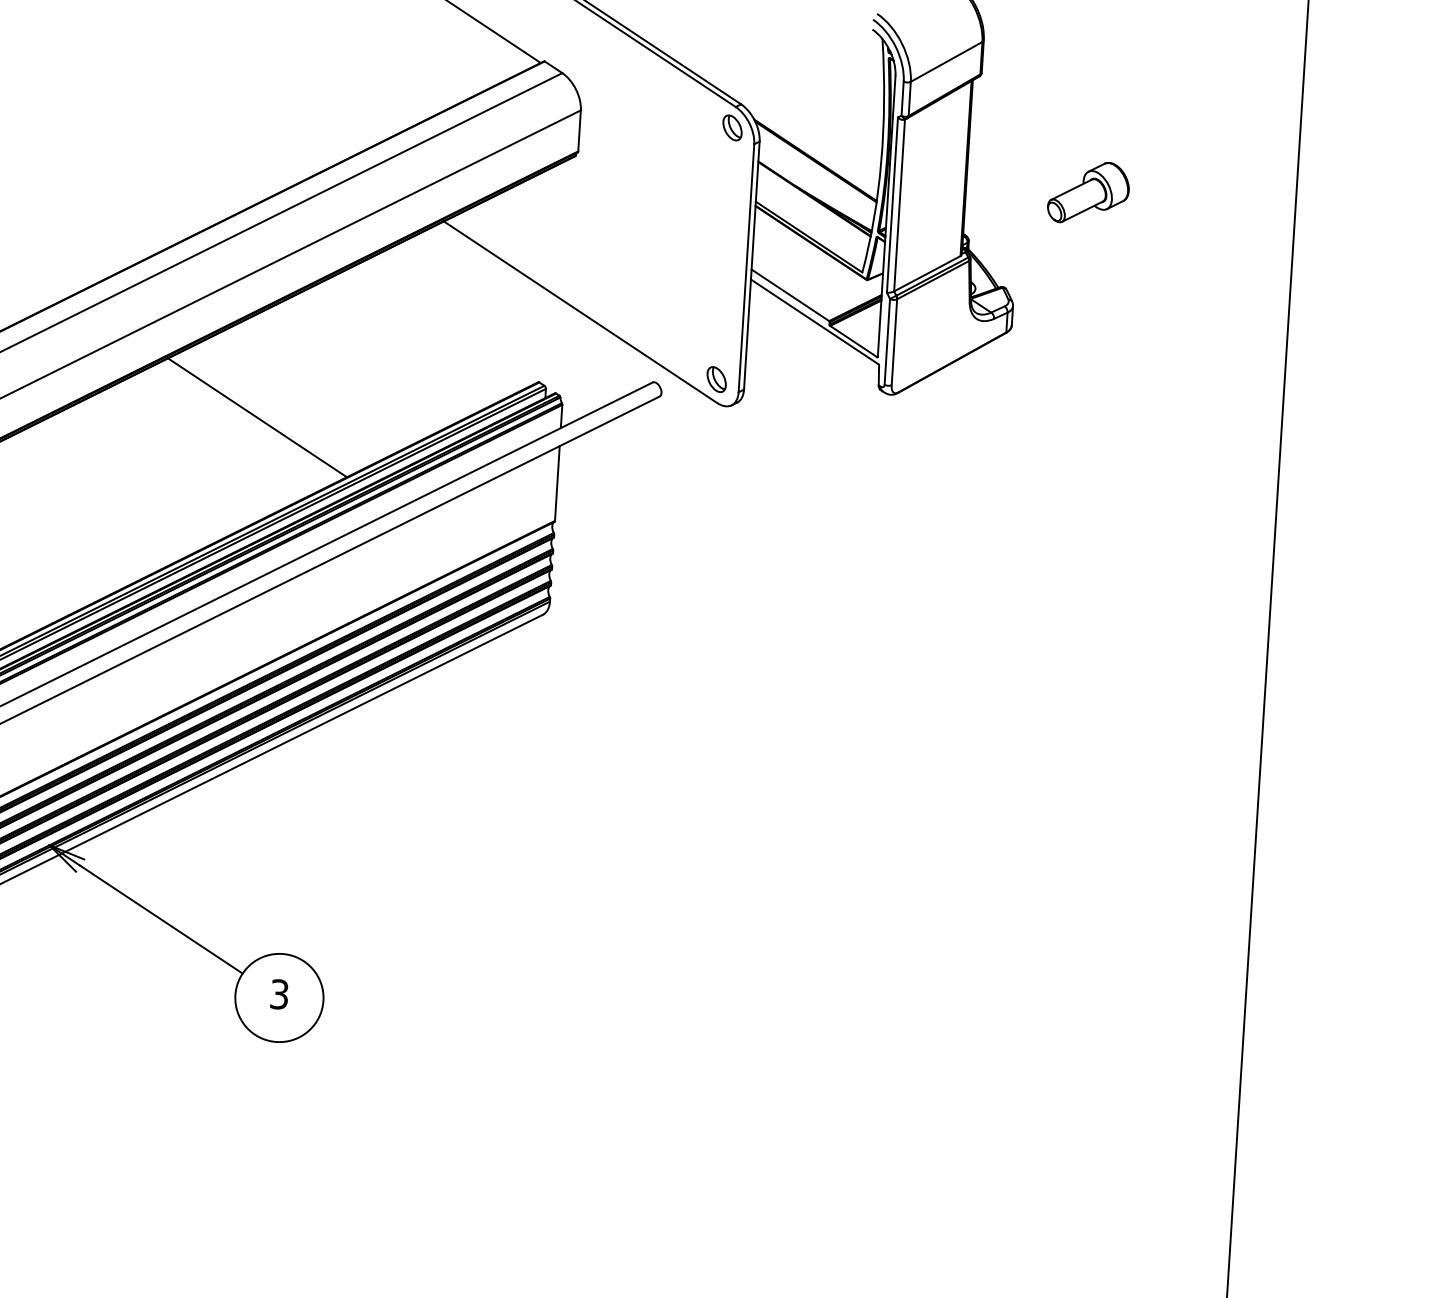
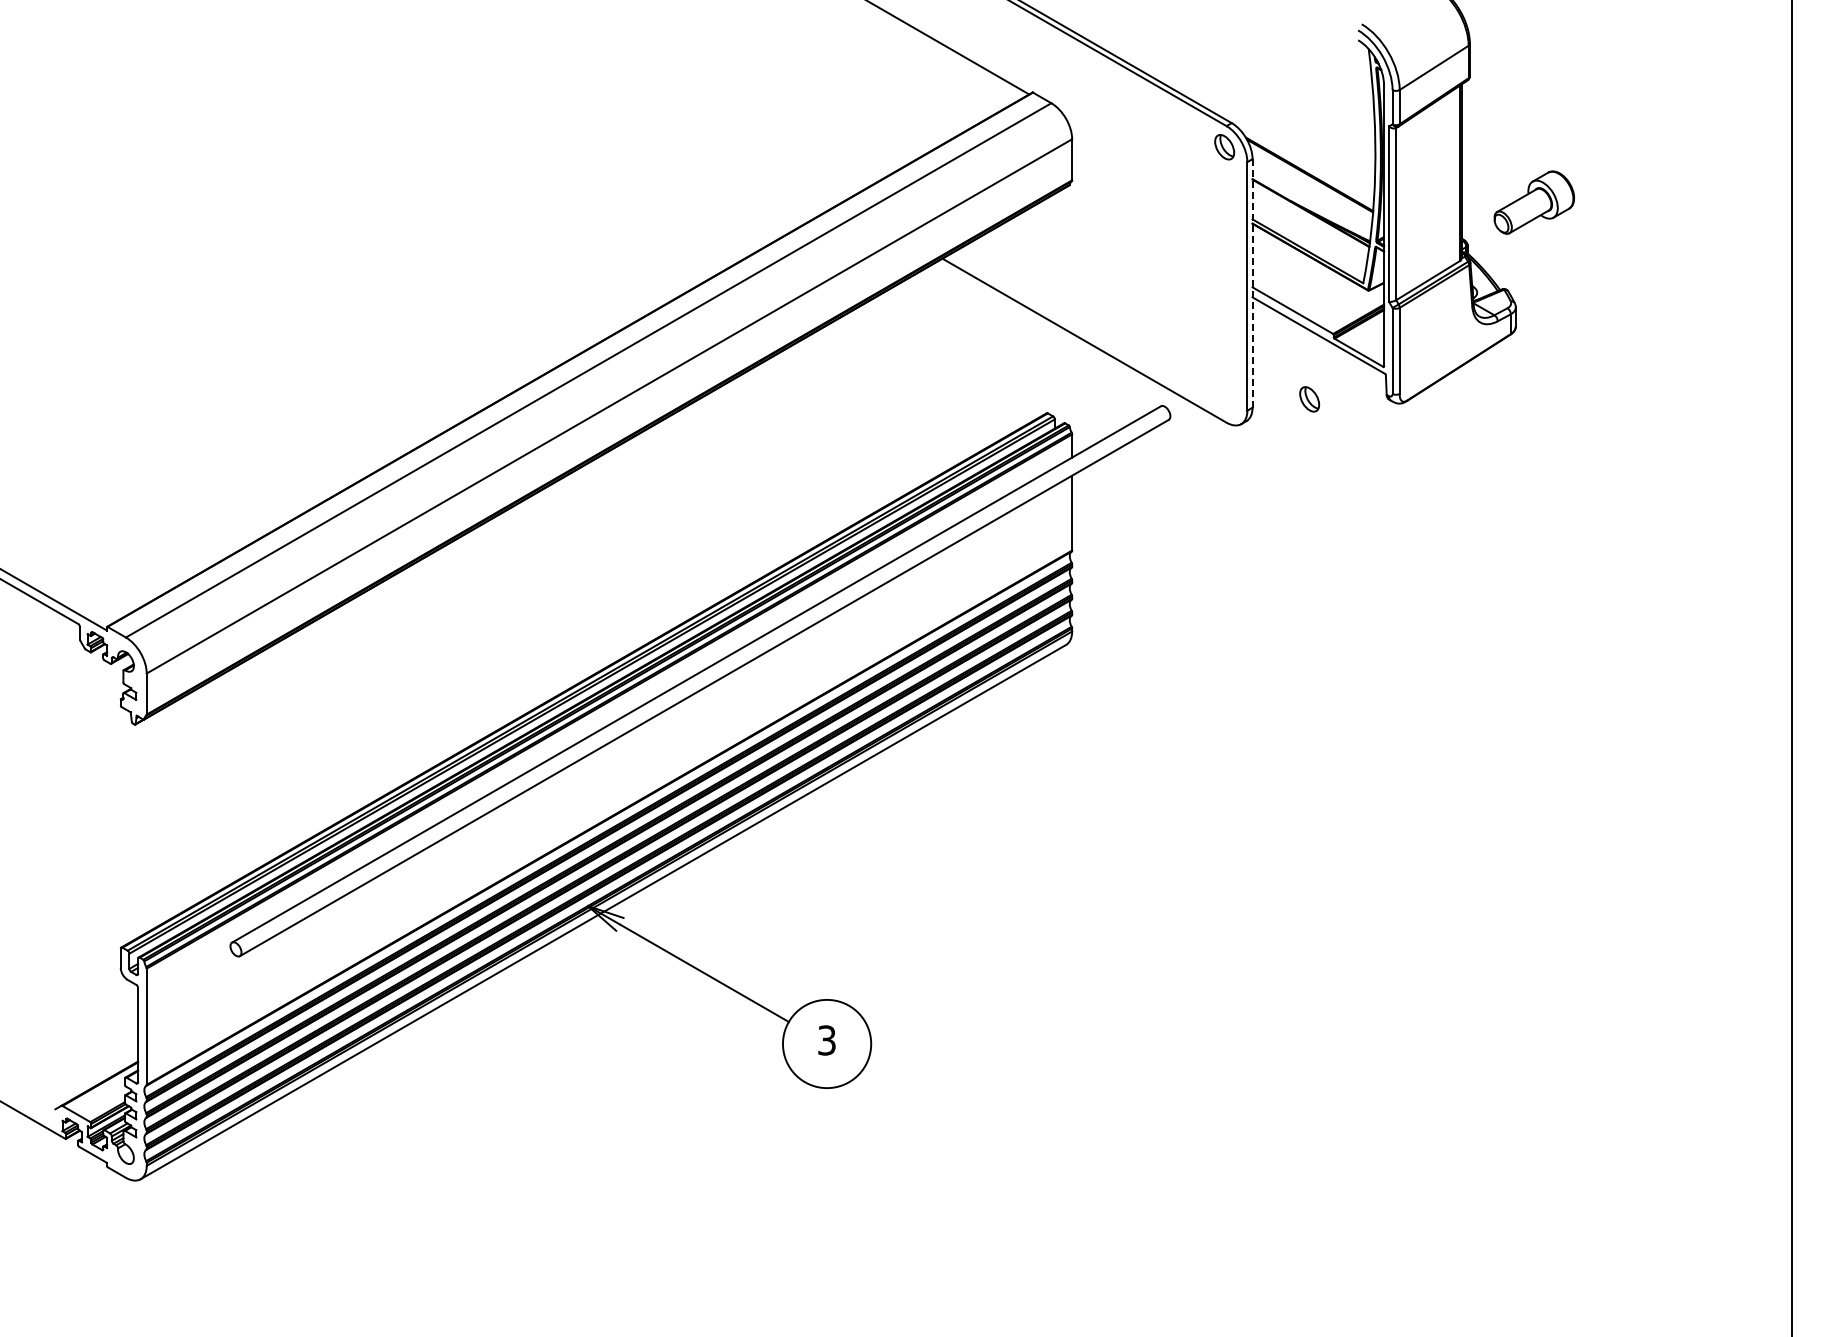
part: (1088, 192) -> (1533, 202), moved
line: (751, 265) -> (1252, 283), solid -> dashed
part: (716, 379) -> (1309, 399), moved
line: (257, 417) -> (768, 466), removed

